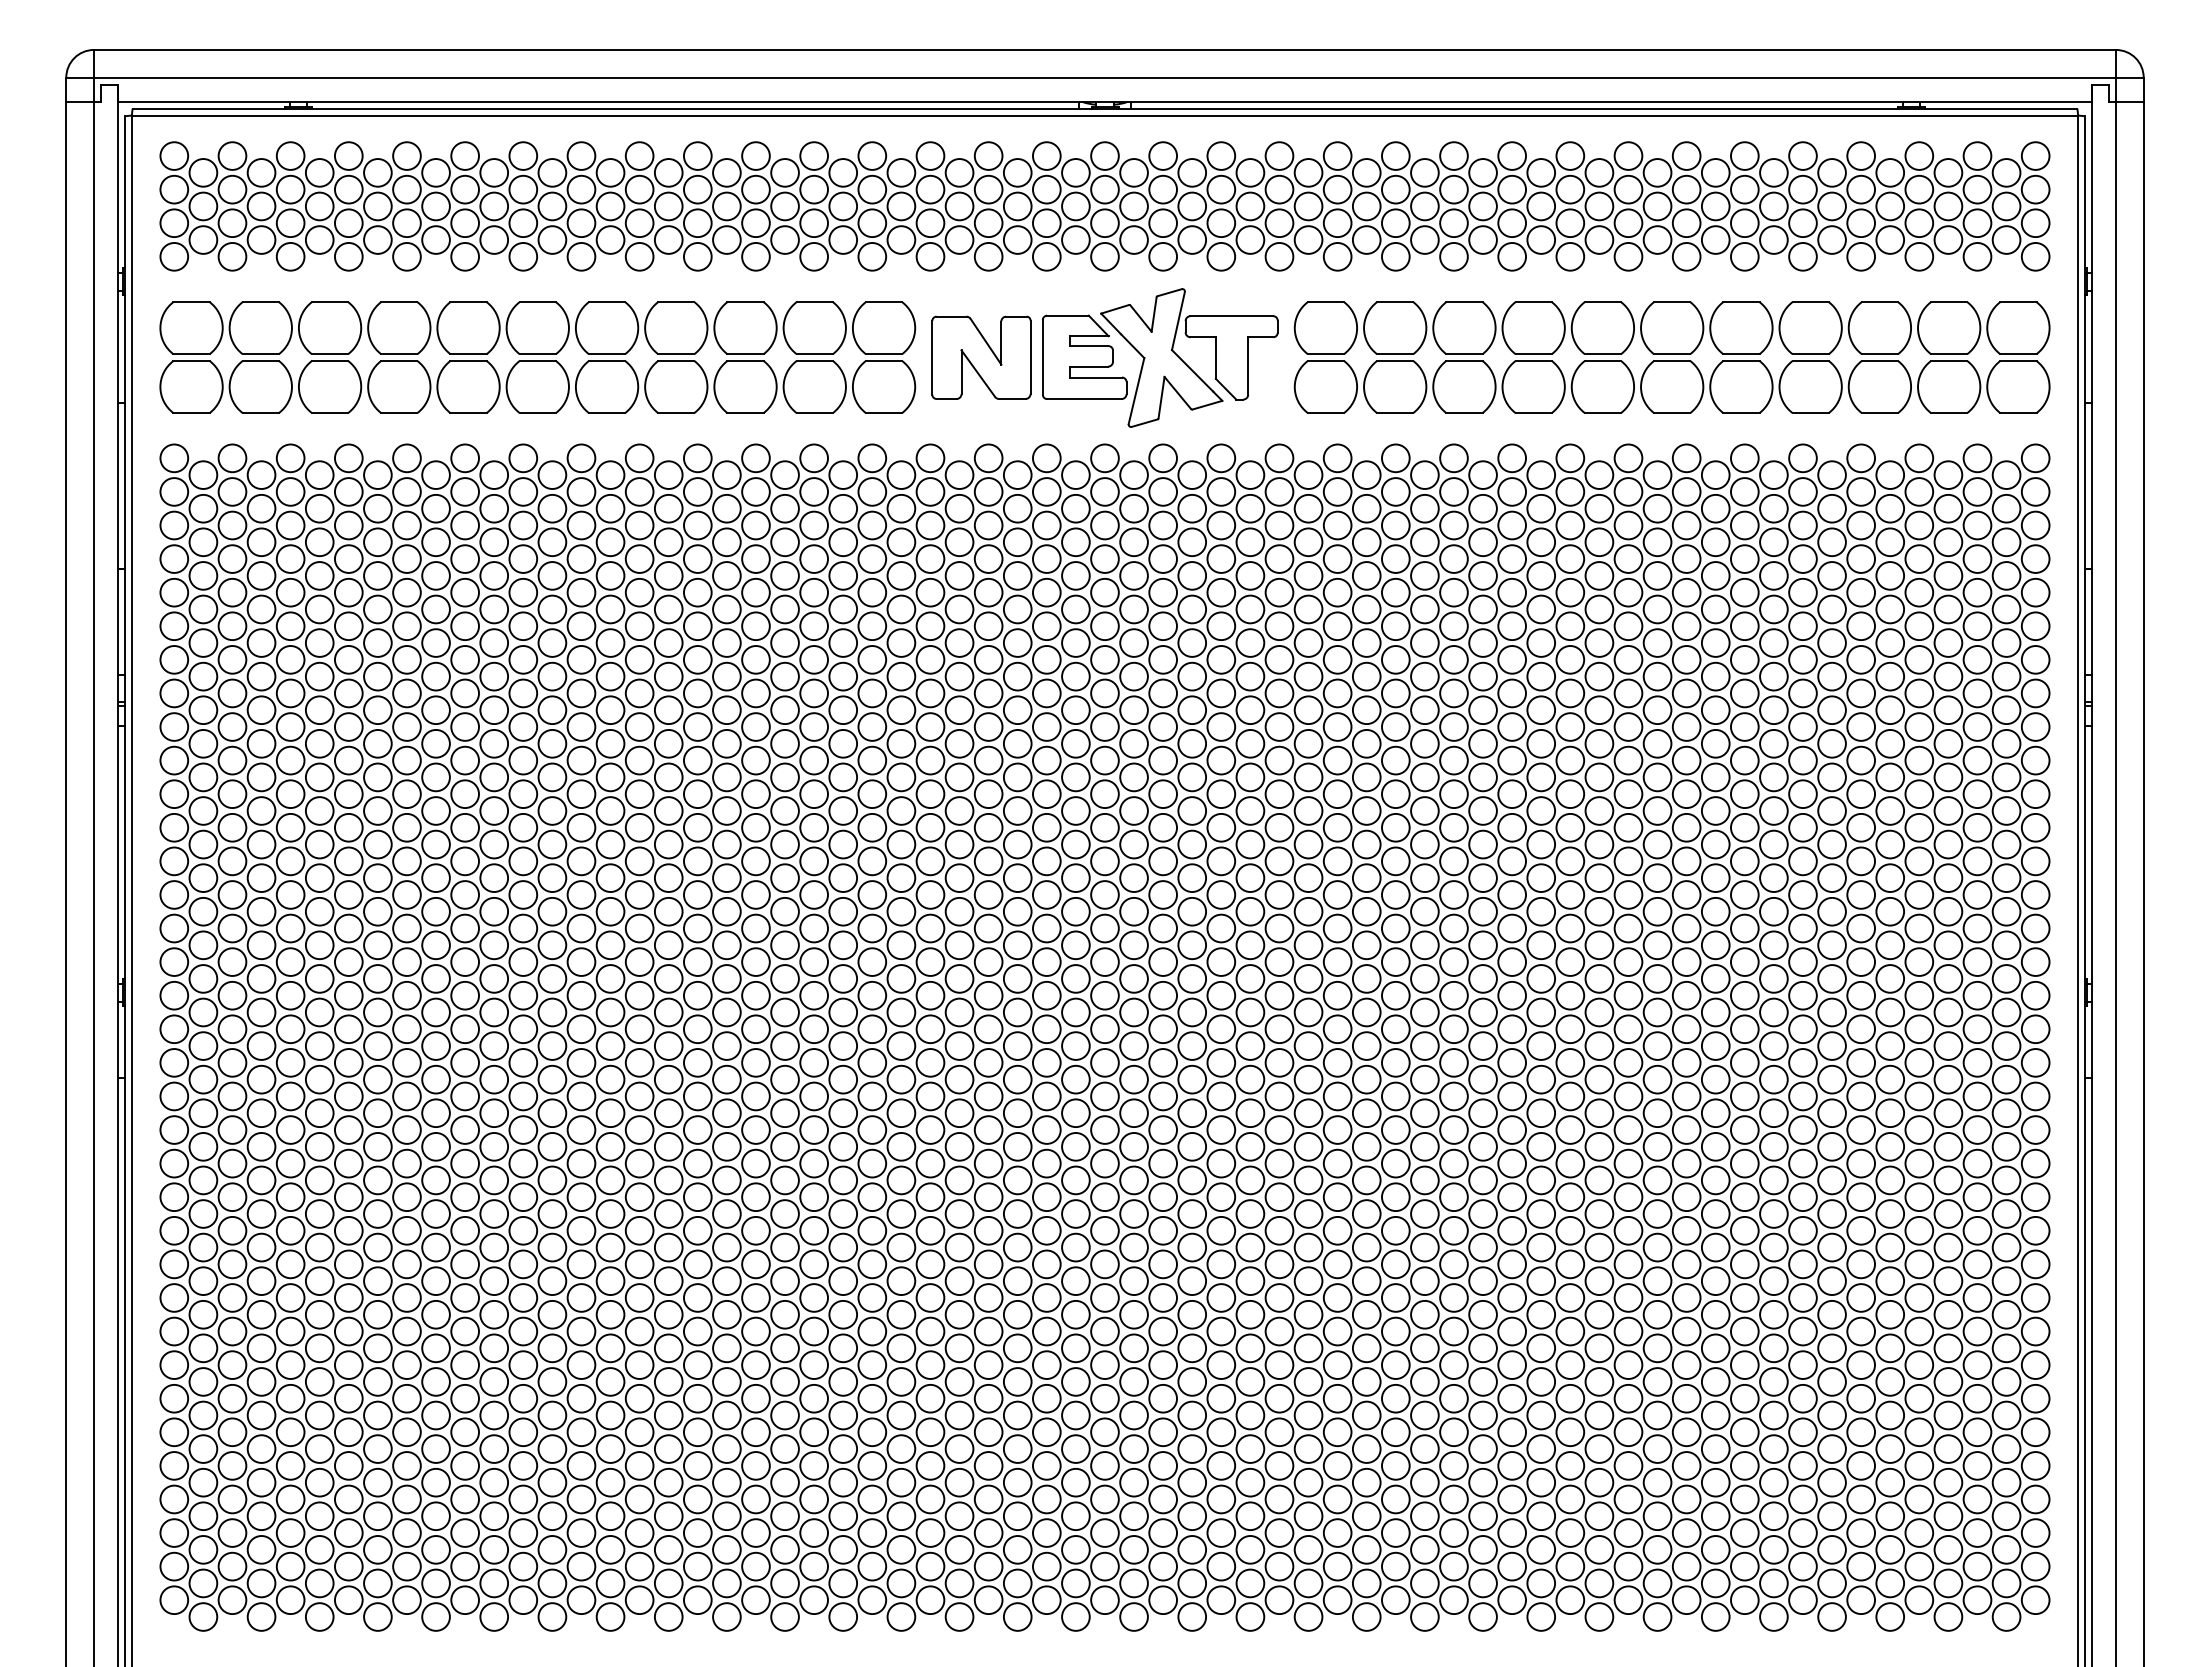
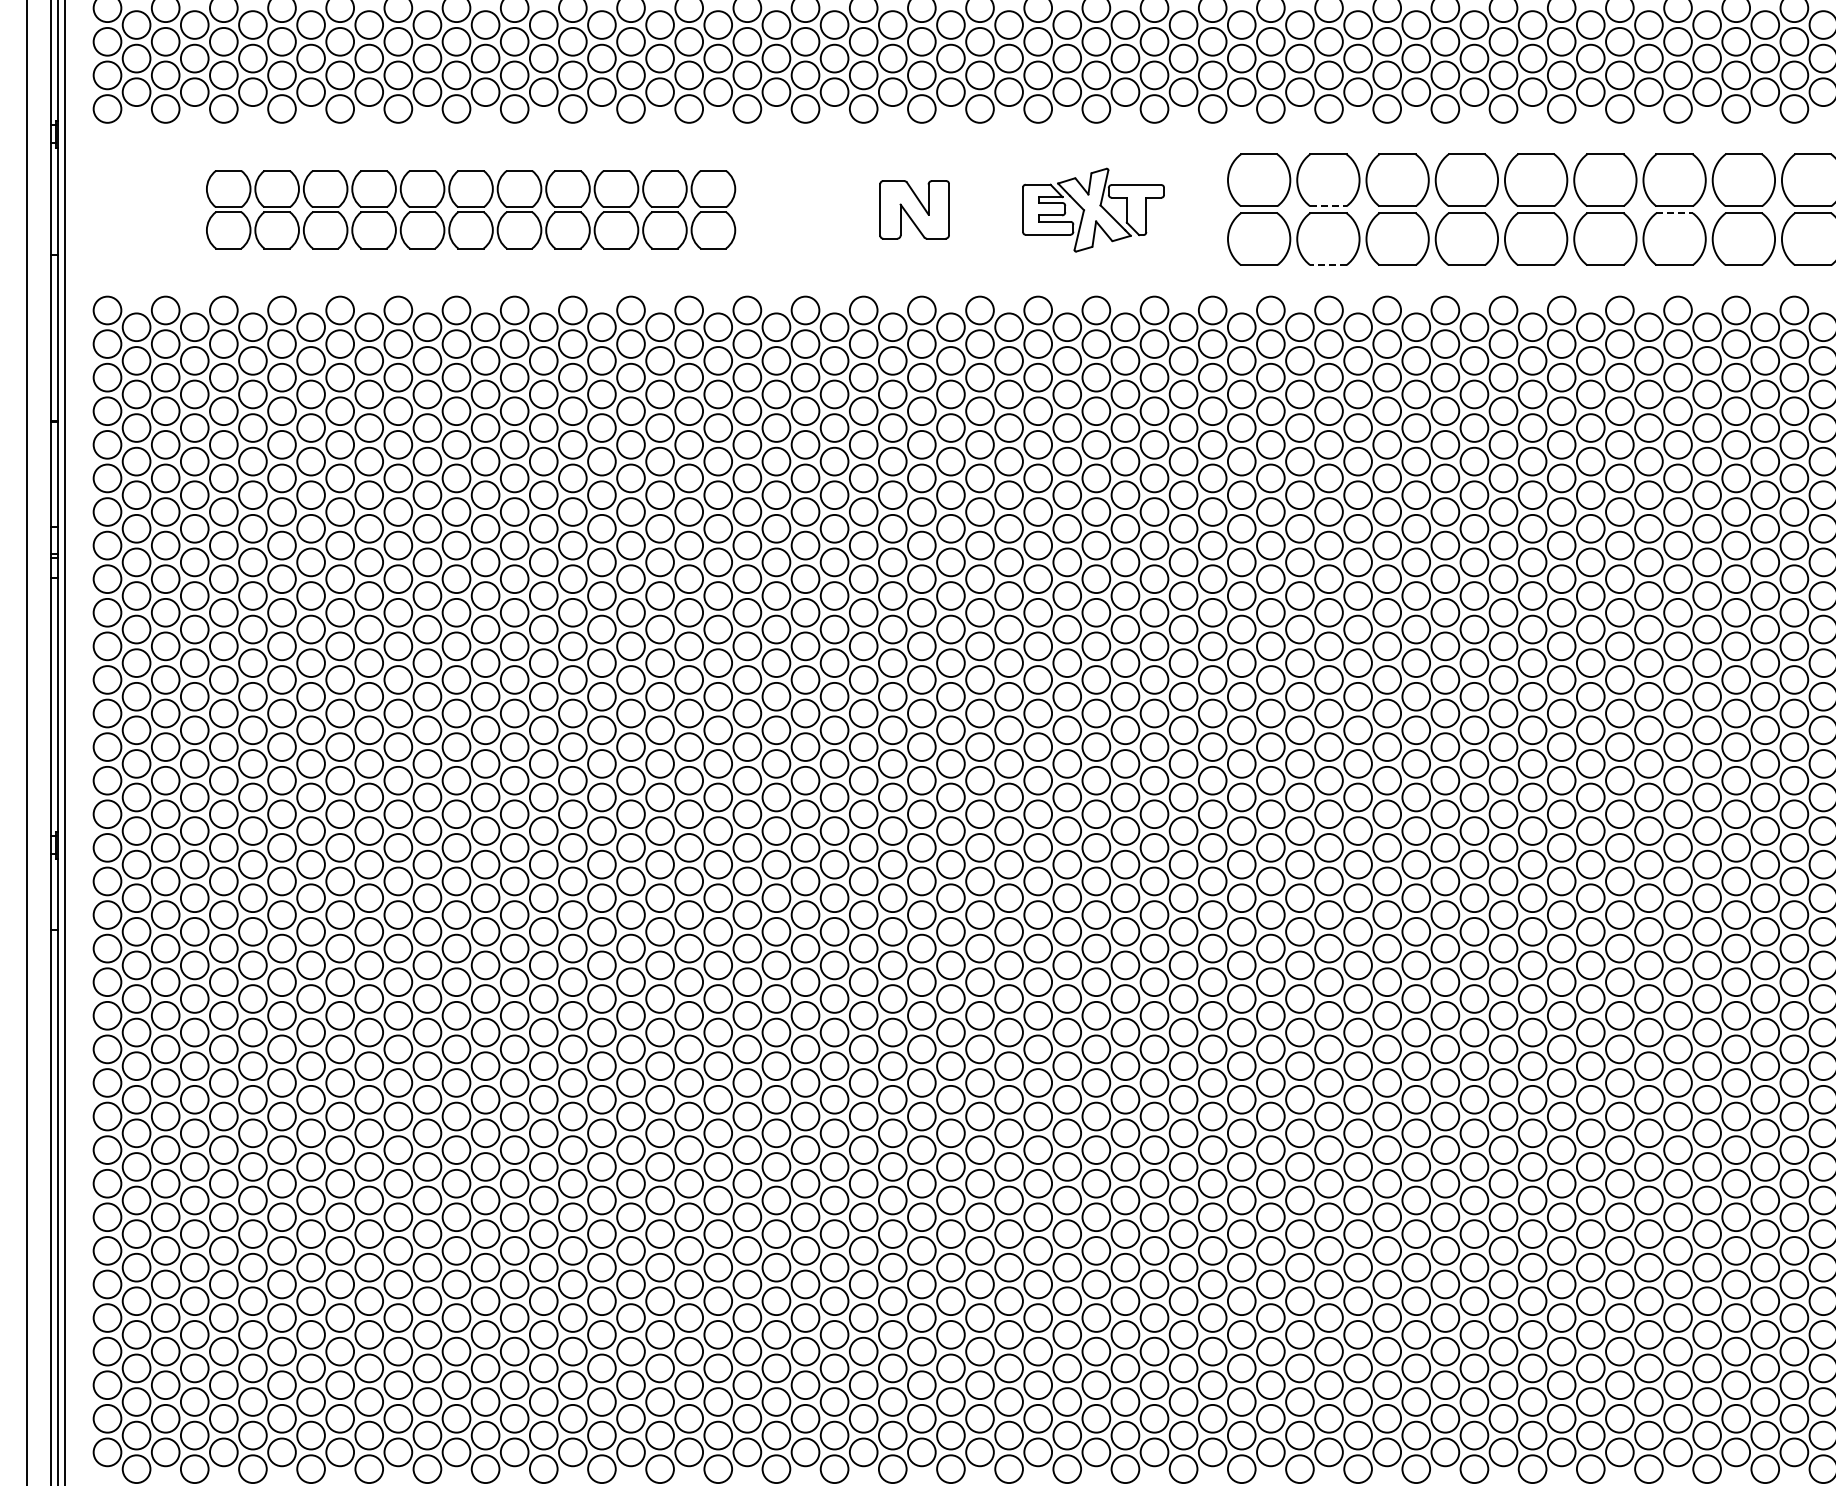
line: (1395, 354) -> (1328, 206), solid -> dashed
part: (537, 357) -> (470, 209), size x0.7
part: (981, 357) -> (914, 209), size x0.7
part: (1160, 357) -> (1093, 209), size x0.6
line: (1741, 361) -> (1674, 213), solid -> dashed
line: (1394, 413) -> (1327, 265), solid -> dashed

